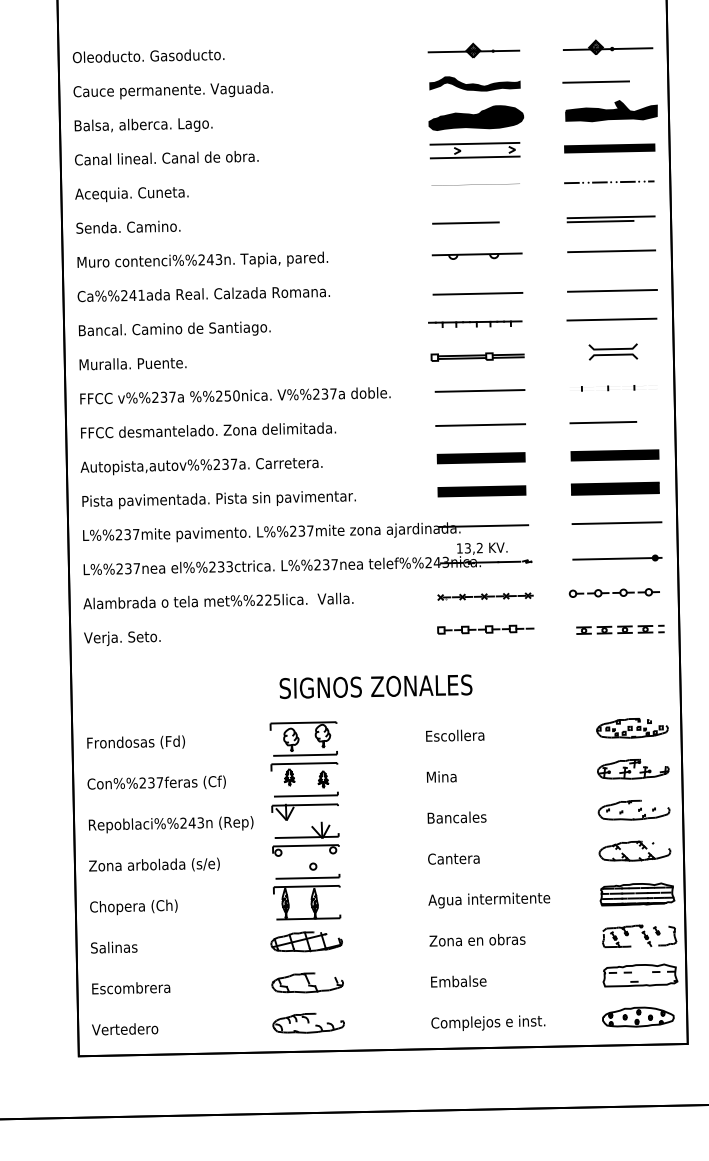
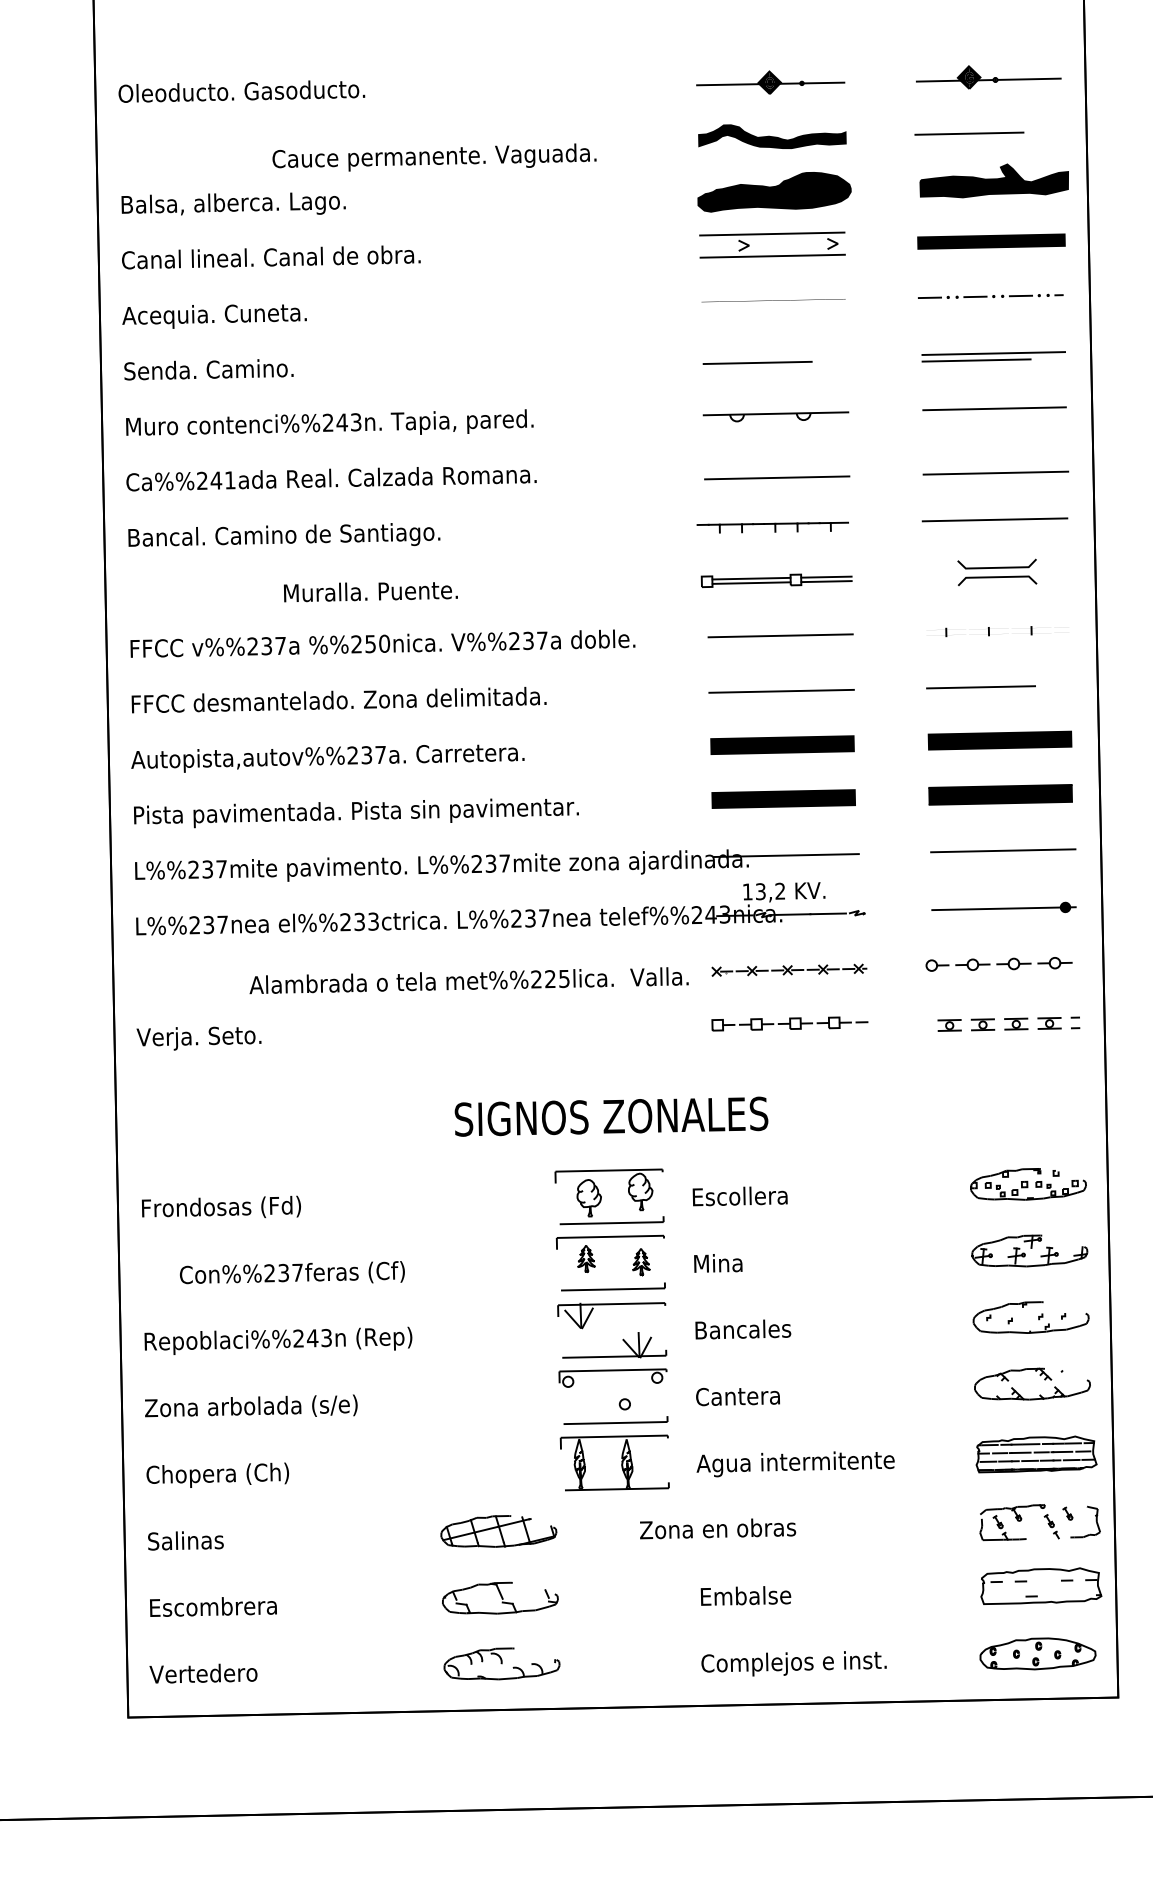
text: (172, 90) -> (433, 157), moved
text: (132, 364) -> (370, 592), moved
text: (218, 600) -> (469, 979), moved
text: (156, 782) -> (291, 1272), moved
part: (311, 826) -> (622, 1339), moved
text: (477, 940) -> (717, 1529), moved

